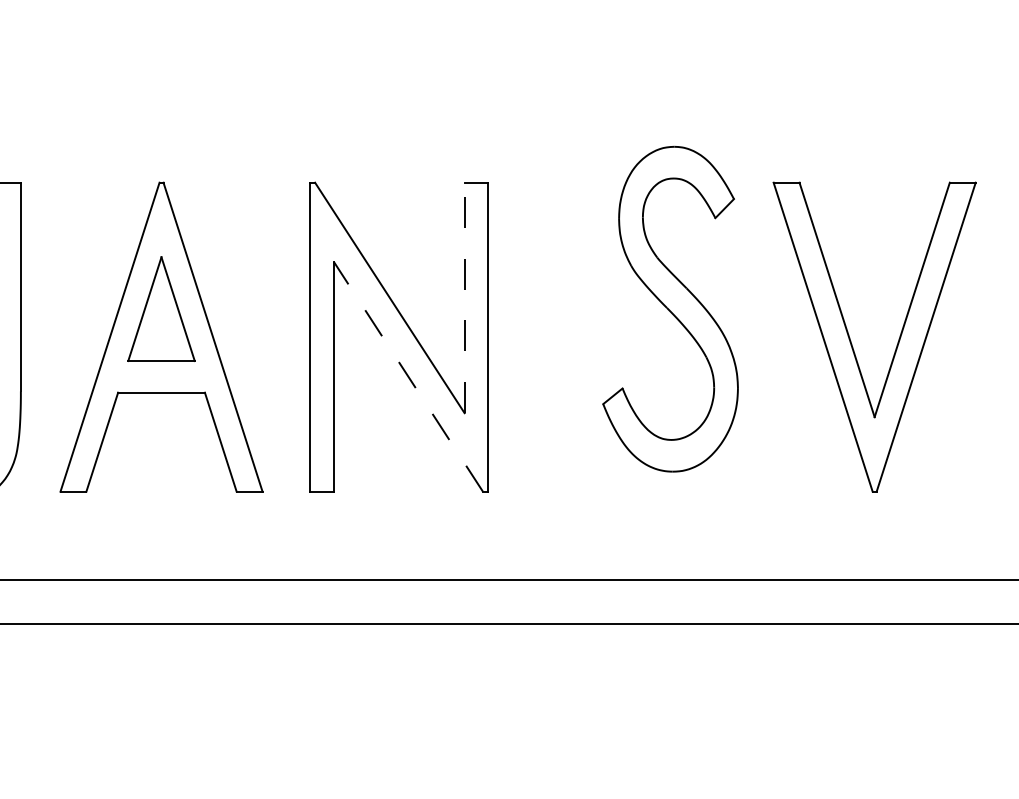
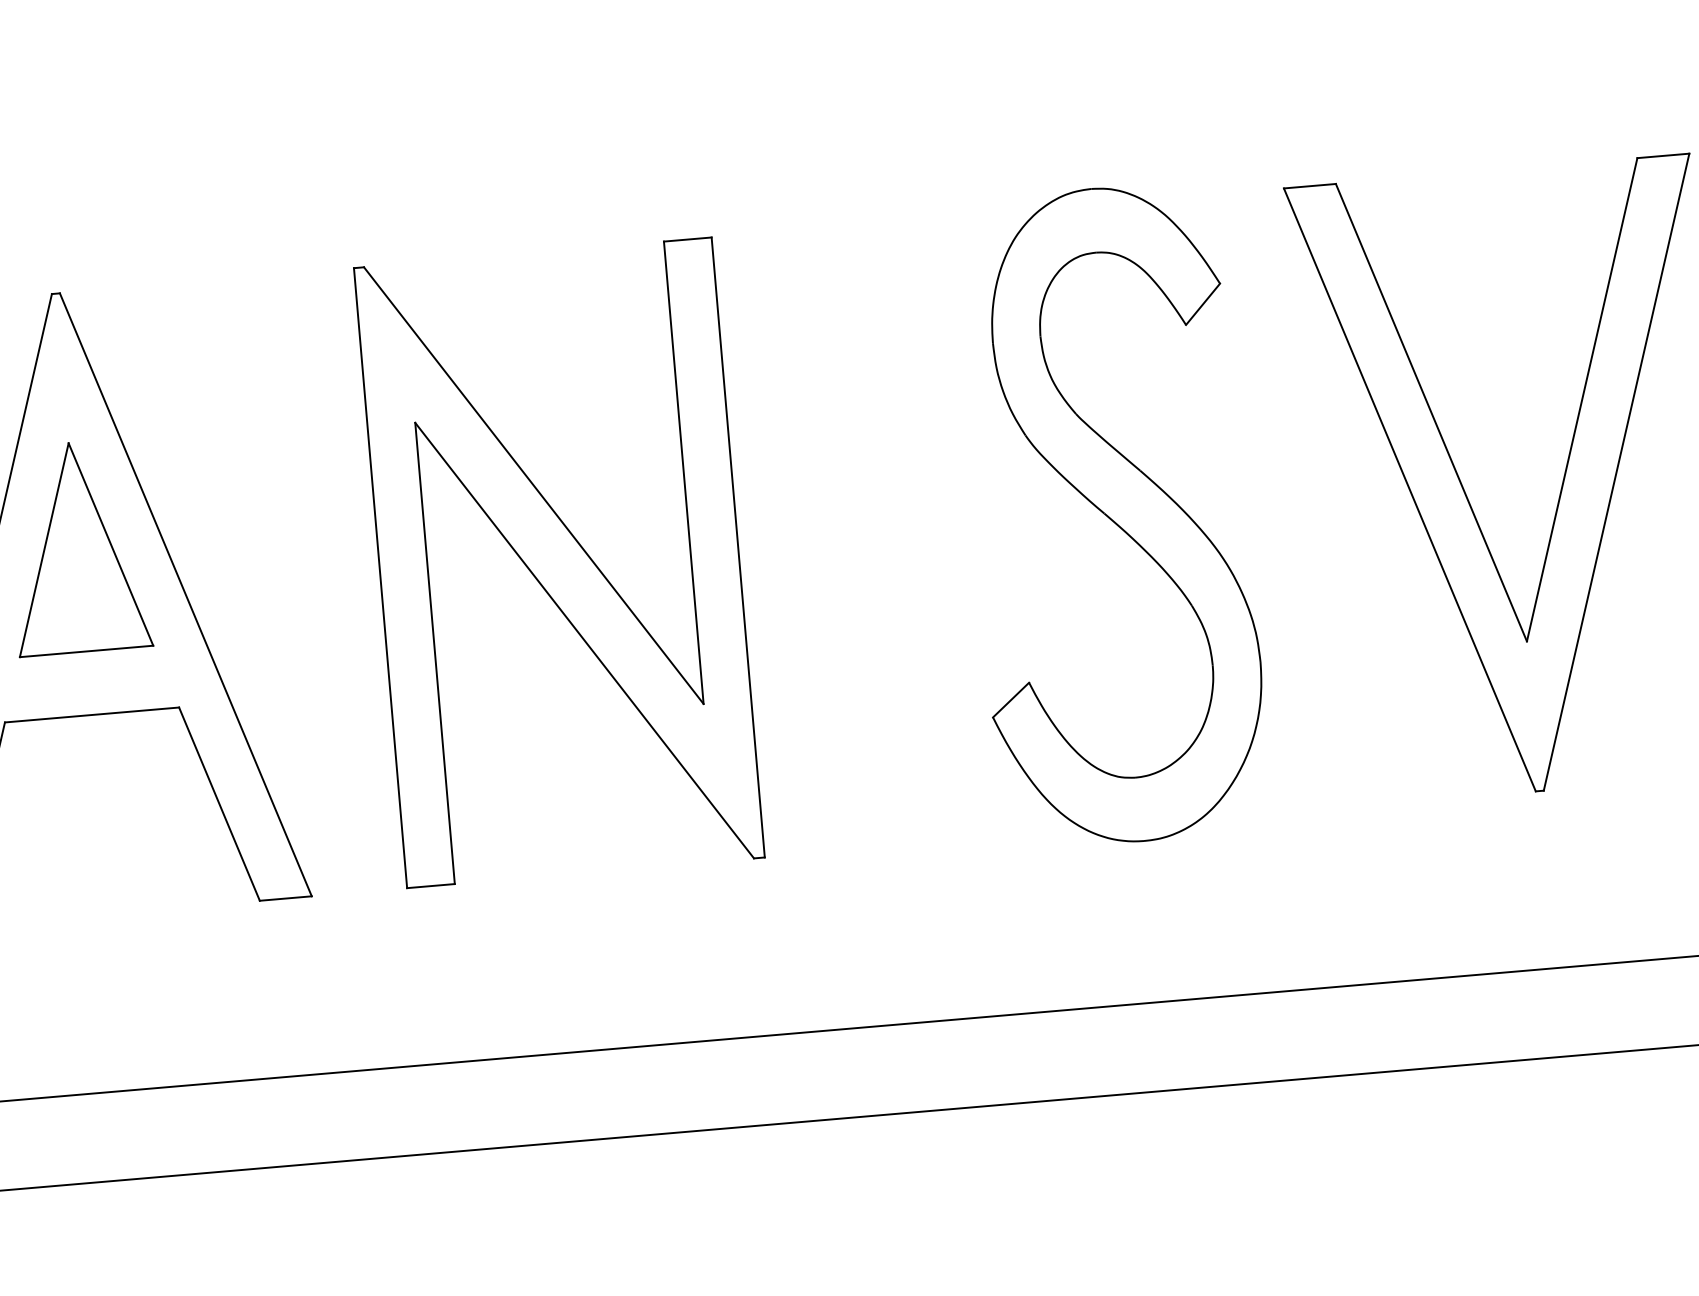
line: (464, 297) -> (683, 471), dashed -> solid
part: (670, 308) -> (1111, 514), moved
line: (408, 376) -> (584, 640), dashed -> solid

